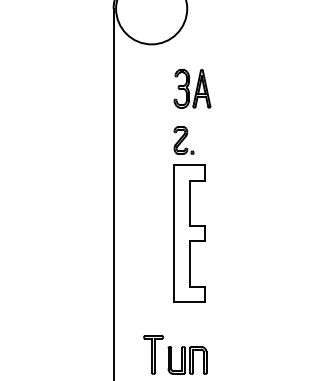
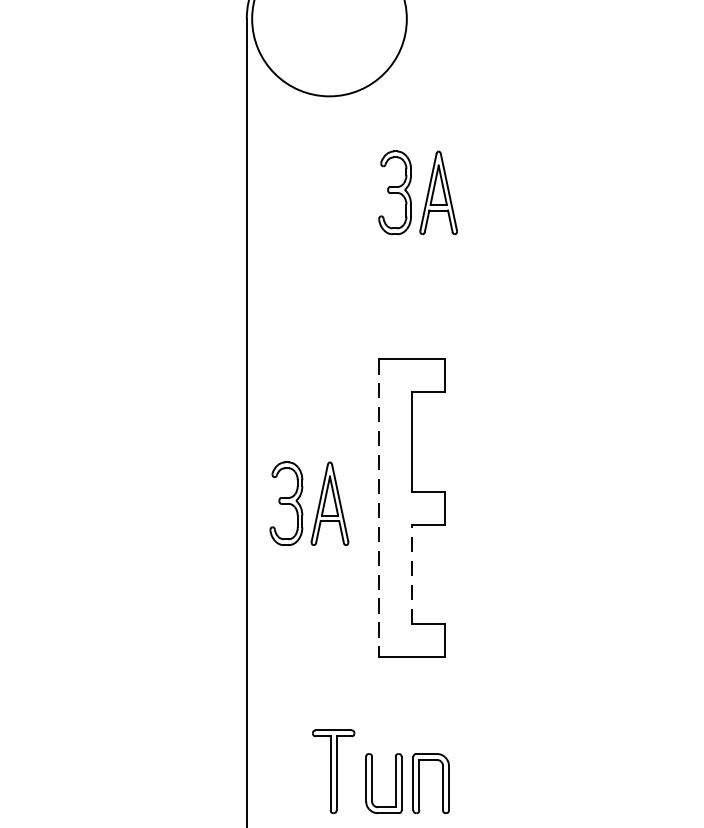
part: (183, 140) -> (398, 305), removed
part: (142, 231) -> (309, 503), added
line: (174, 234) -> (379, 509), solid -> dashed
line: (189, 264) -> (411, 574), solid -> dashed

